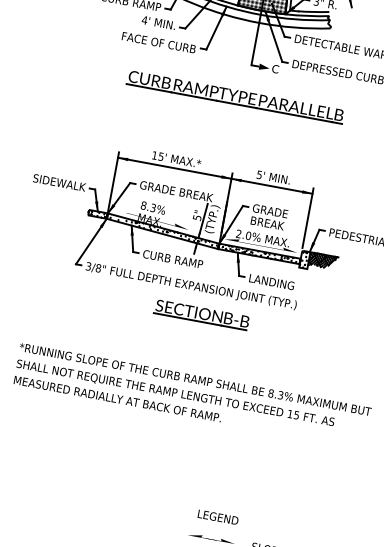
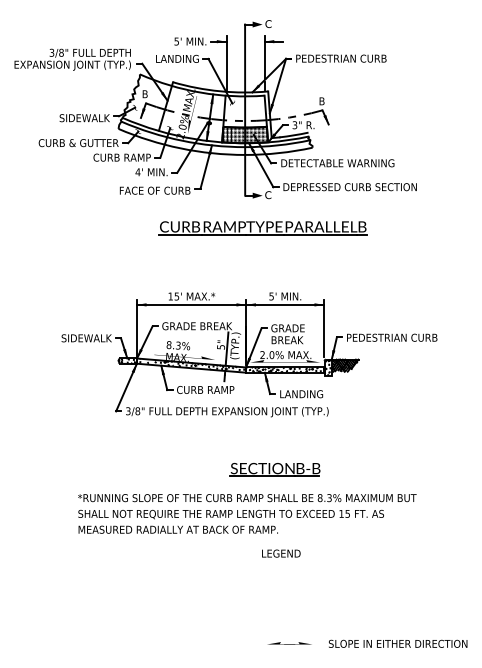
part: (235, 97) -> (262, 228), moved
part: (201, 314) -> (274, 469), moved
text: (218, 517) -> (281, 553), moved

